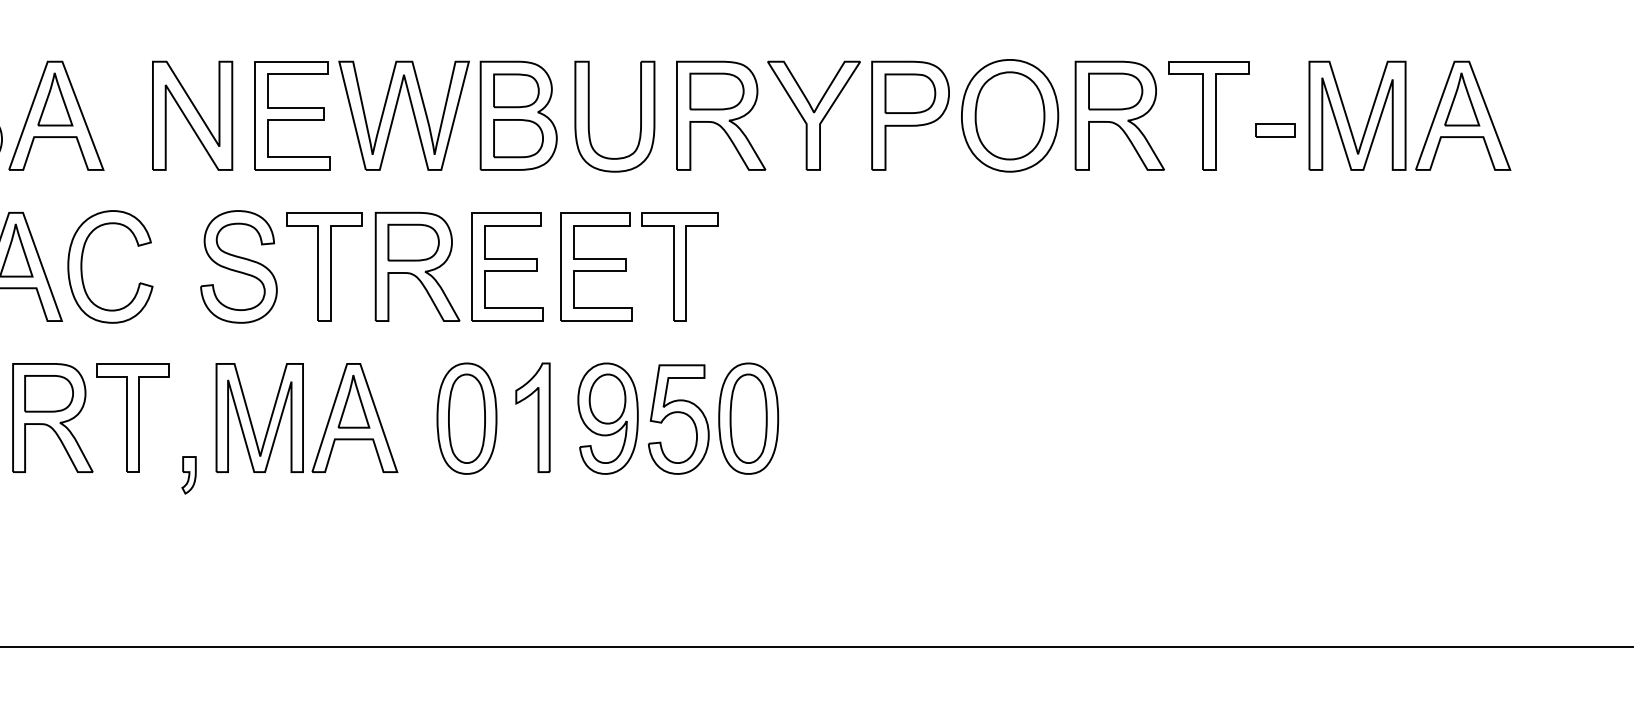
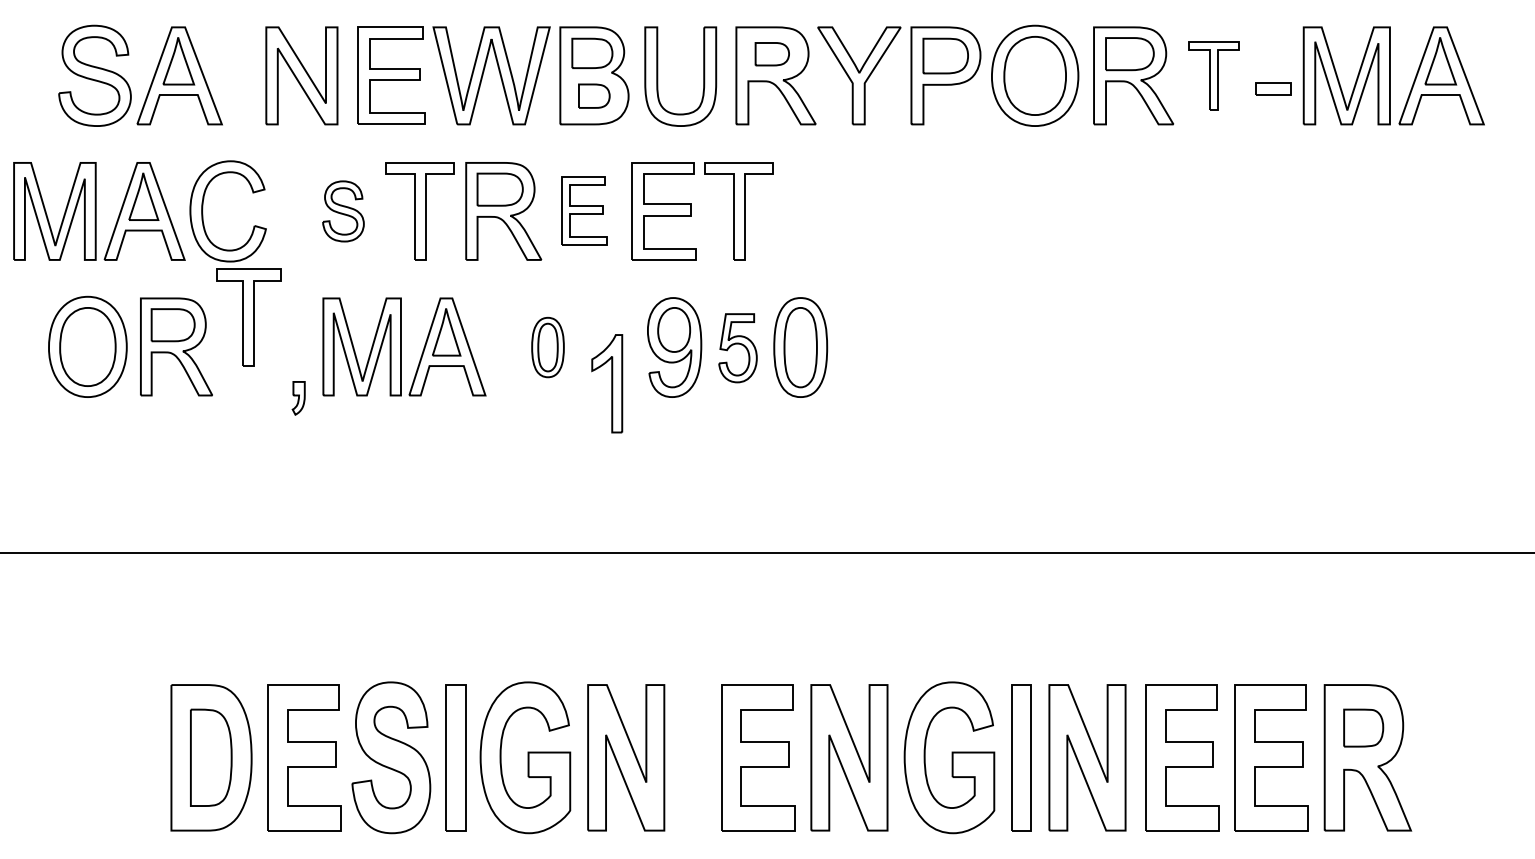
part: (717, 91) -> (772, 54), size x0.7
part: (1208, 115) -> (1213, 75), size x0.7
part: (518, 137) -> (594, 95), size x0.7
part: (238, 267) -> (343, 211), size x0.6
part: (507, 267) -> (584, 211), size x0.7
part: (133, 417) -> (248, 317), moved
part: (533, 417) -> (607, 383), moved
part: (466, 418) -> (547, 347), size x0.6
part: (678, 418) -> (737, 347), size x0.7

